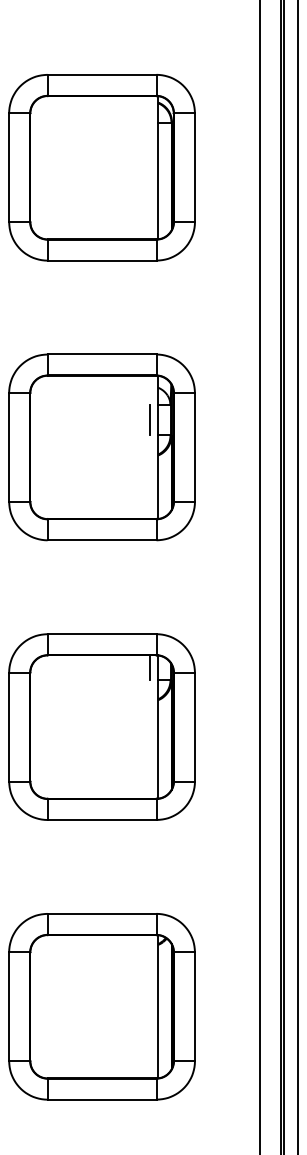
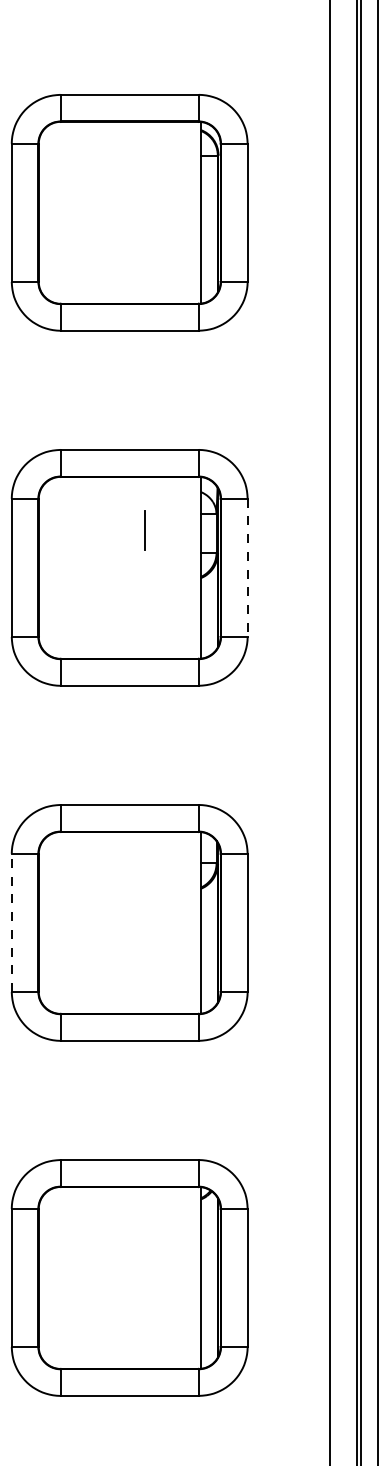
line: (149, 420) -> (144, 530), moved
line: (194, 447) -> (247, 568), solid -> dashed
line: (149, 667) -> (189, 847), removed
line: (8, 726) -> (11, 922), solid -> dashed

